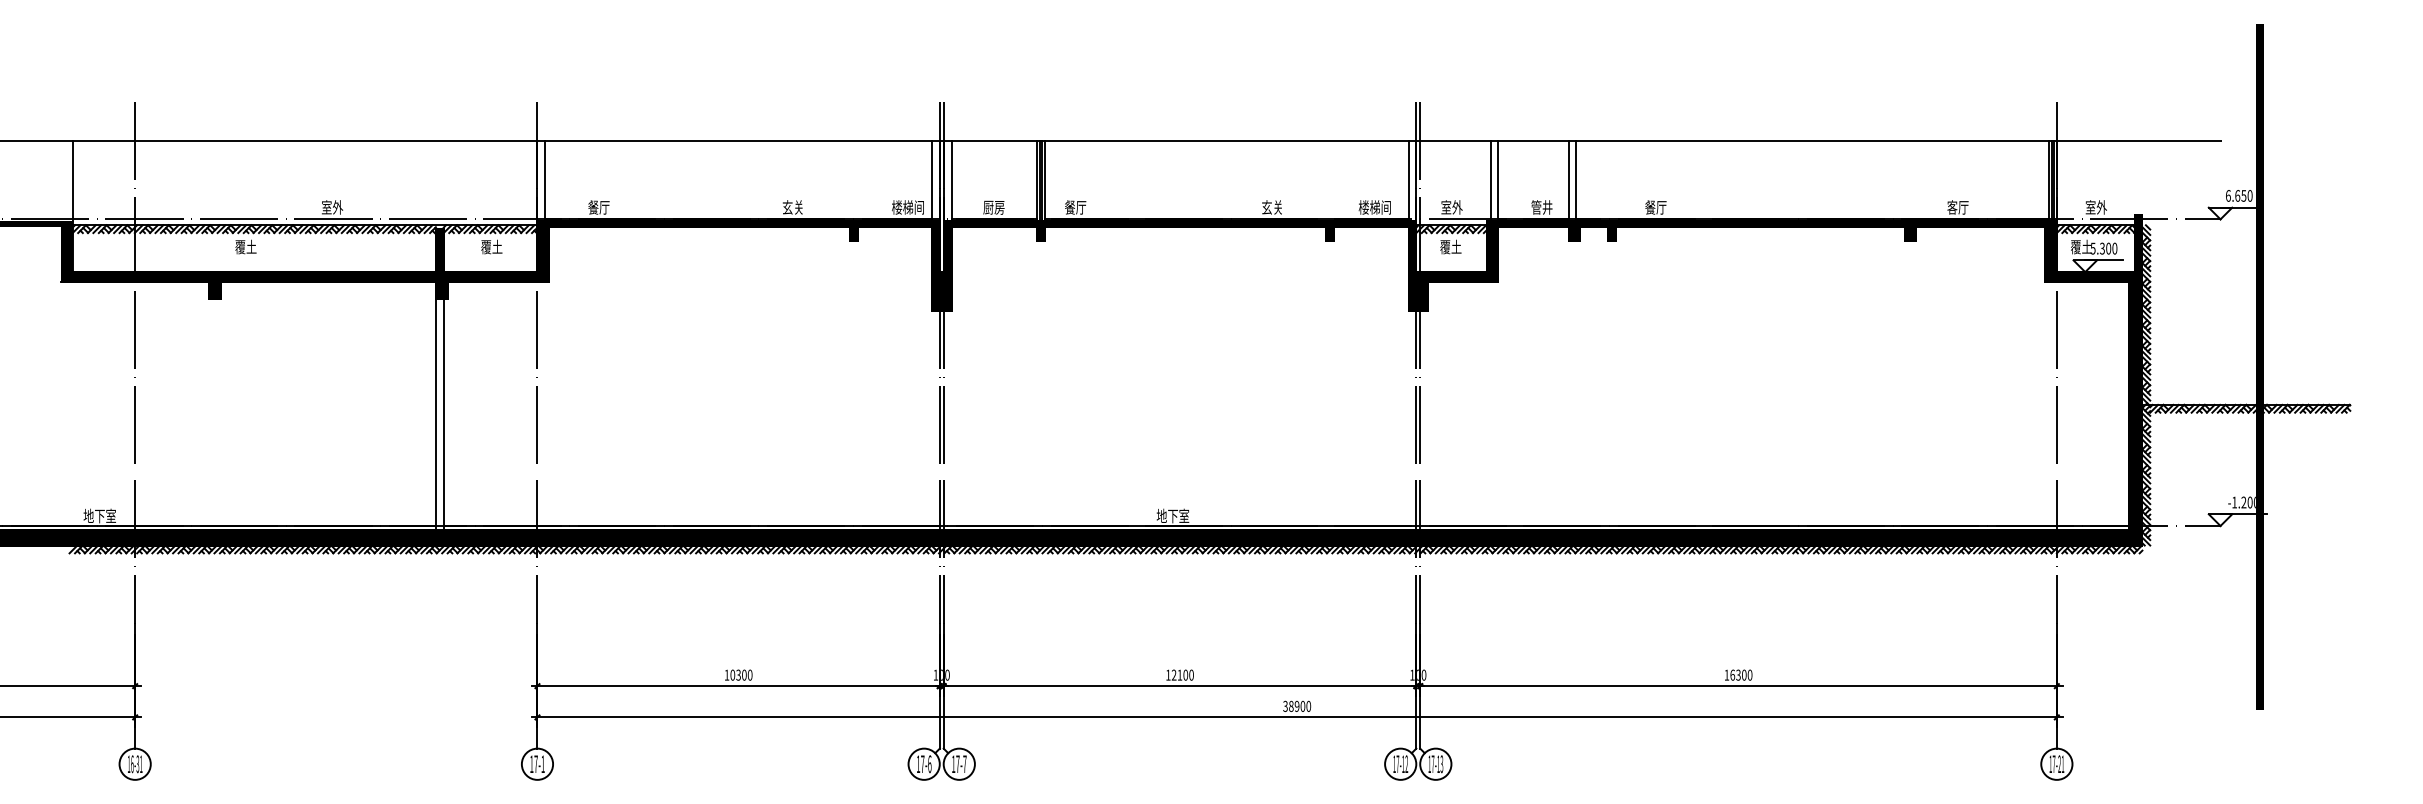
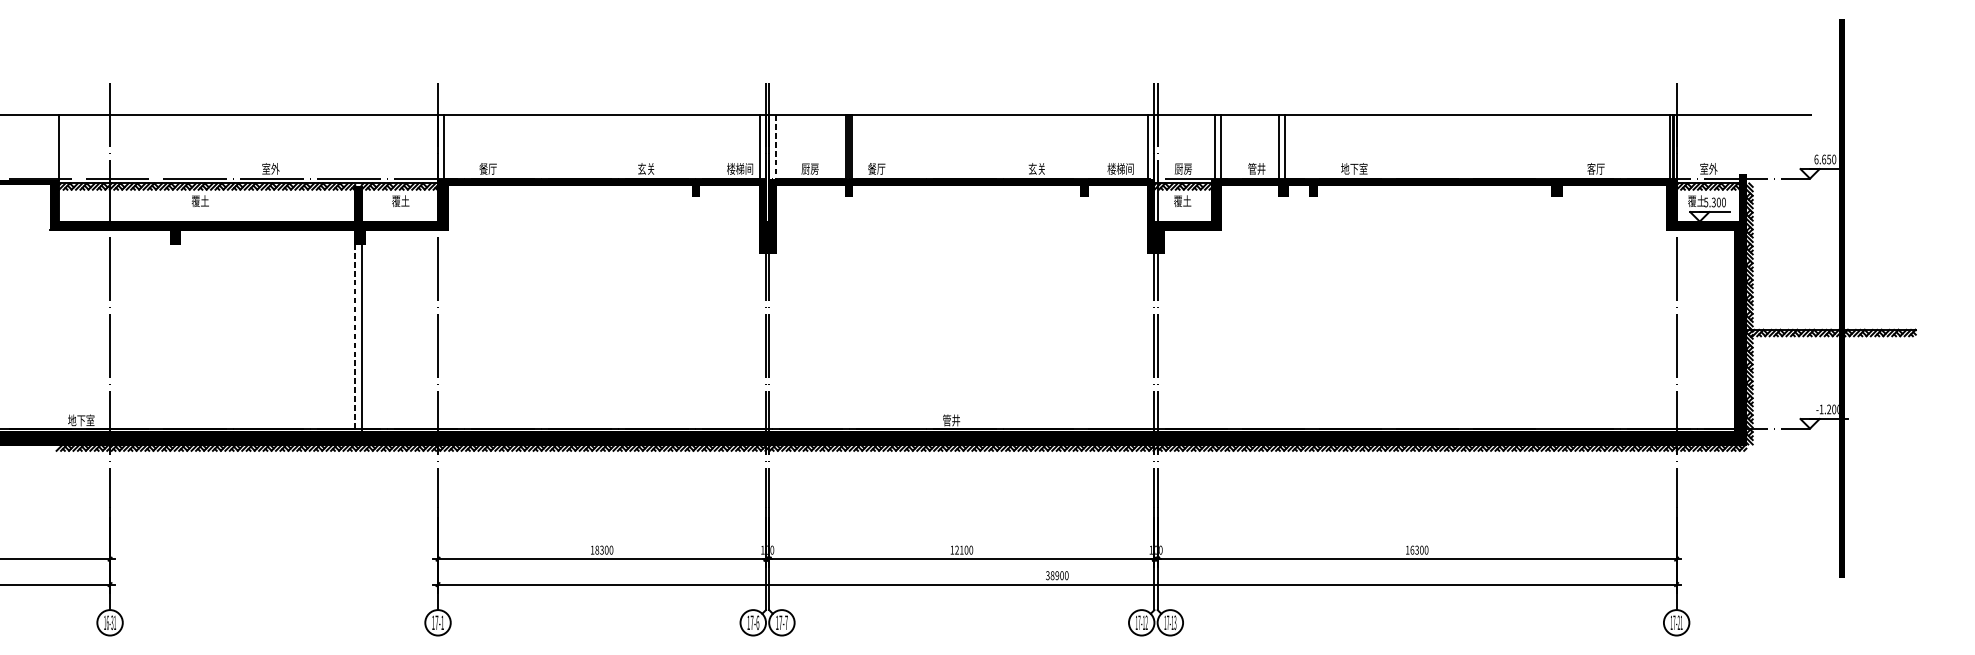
line: (951, 181) -> (775, 147), solid -> dashed
text: (1451, 207) -> (1183, 168), 室外 -> 厨房
text: (1661, 207) -> (1354, 168), 餐厅 -> 地下室
line: (435, 415) -> (354, 338), solid -> dashed
text: (1172, 515) -> (955, 420), 地下室 -> 管井
text: (732, 675) -> (597, 550), 10300 -> 18300

